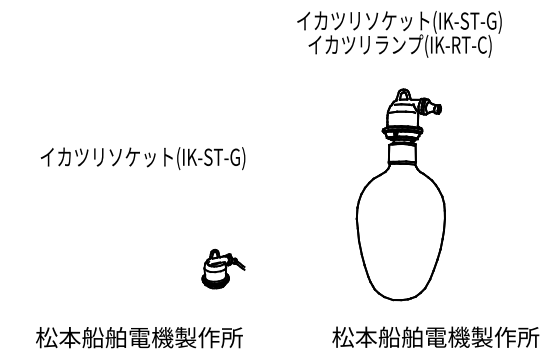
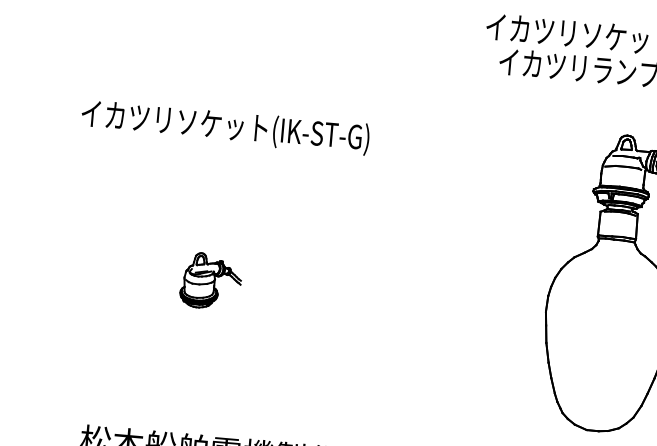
text: (142, 158) -> (224, 127), moved
part: (223, 268) -> (211, 280), moved

